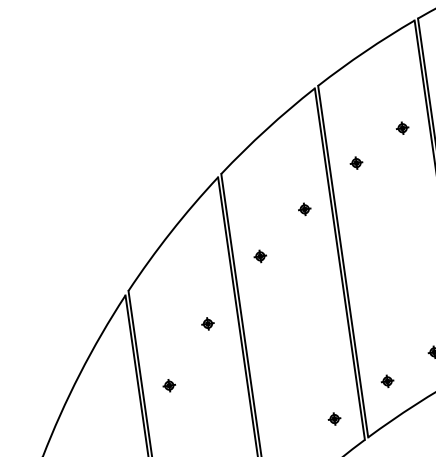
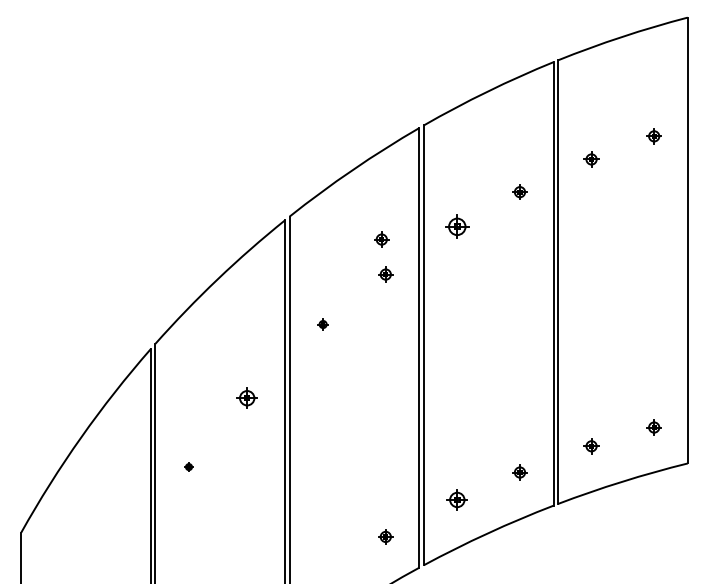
part: (356, 162) -> (457, 226), size x1.6
part: (297, 181) -> (381, 239), added
part: (259, 256) -> (322, 324), size x0.7
part: (207, 323) -> (246, 397), size x1.4
part: (387, 380) -> (457, 499), size x1.4
part: (168, 385) -> (188, 466), size x0.6

